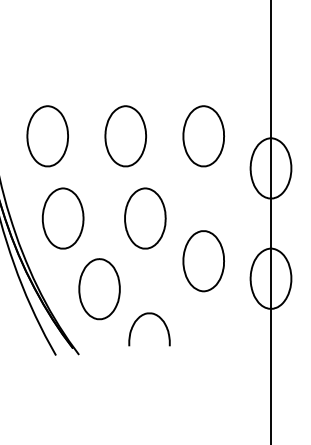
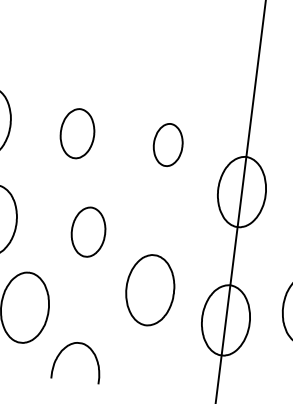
part: (125, 136) -> (77, 133), size x0.7
part: (203, 136) -> (168, 145), size x0.6
part: (145, 218) -> (88, 232), size x0.7

